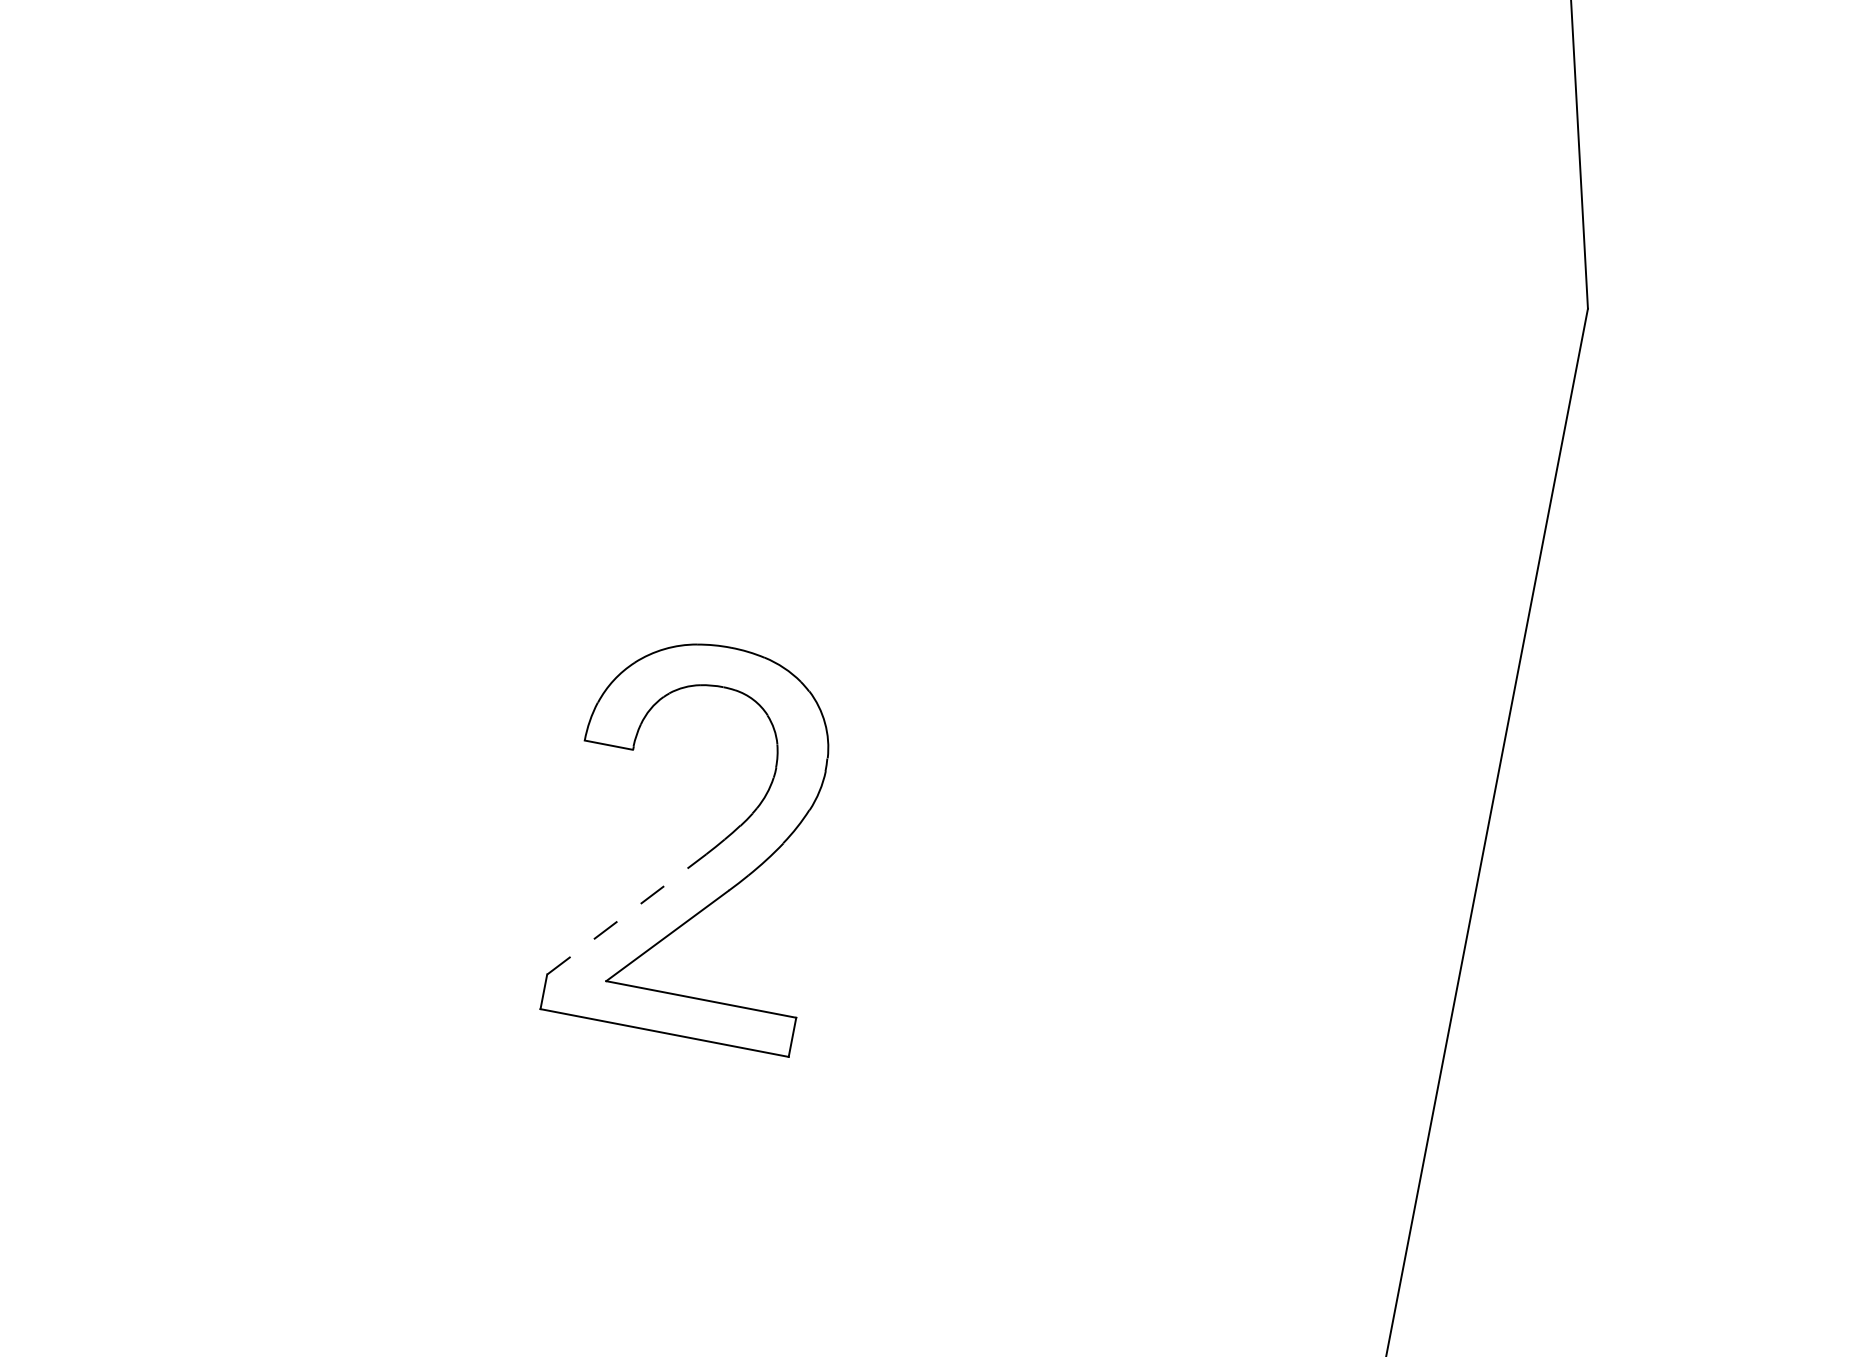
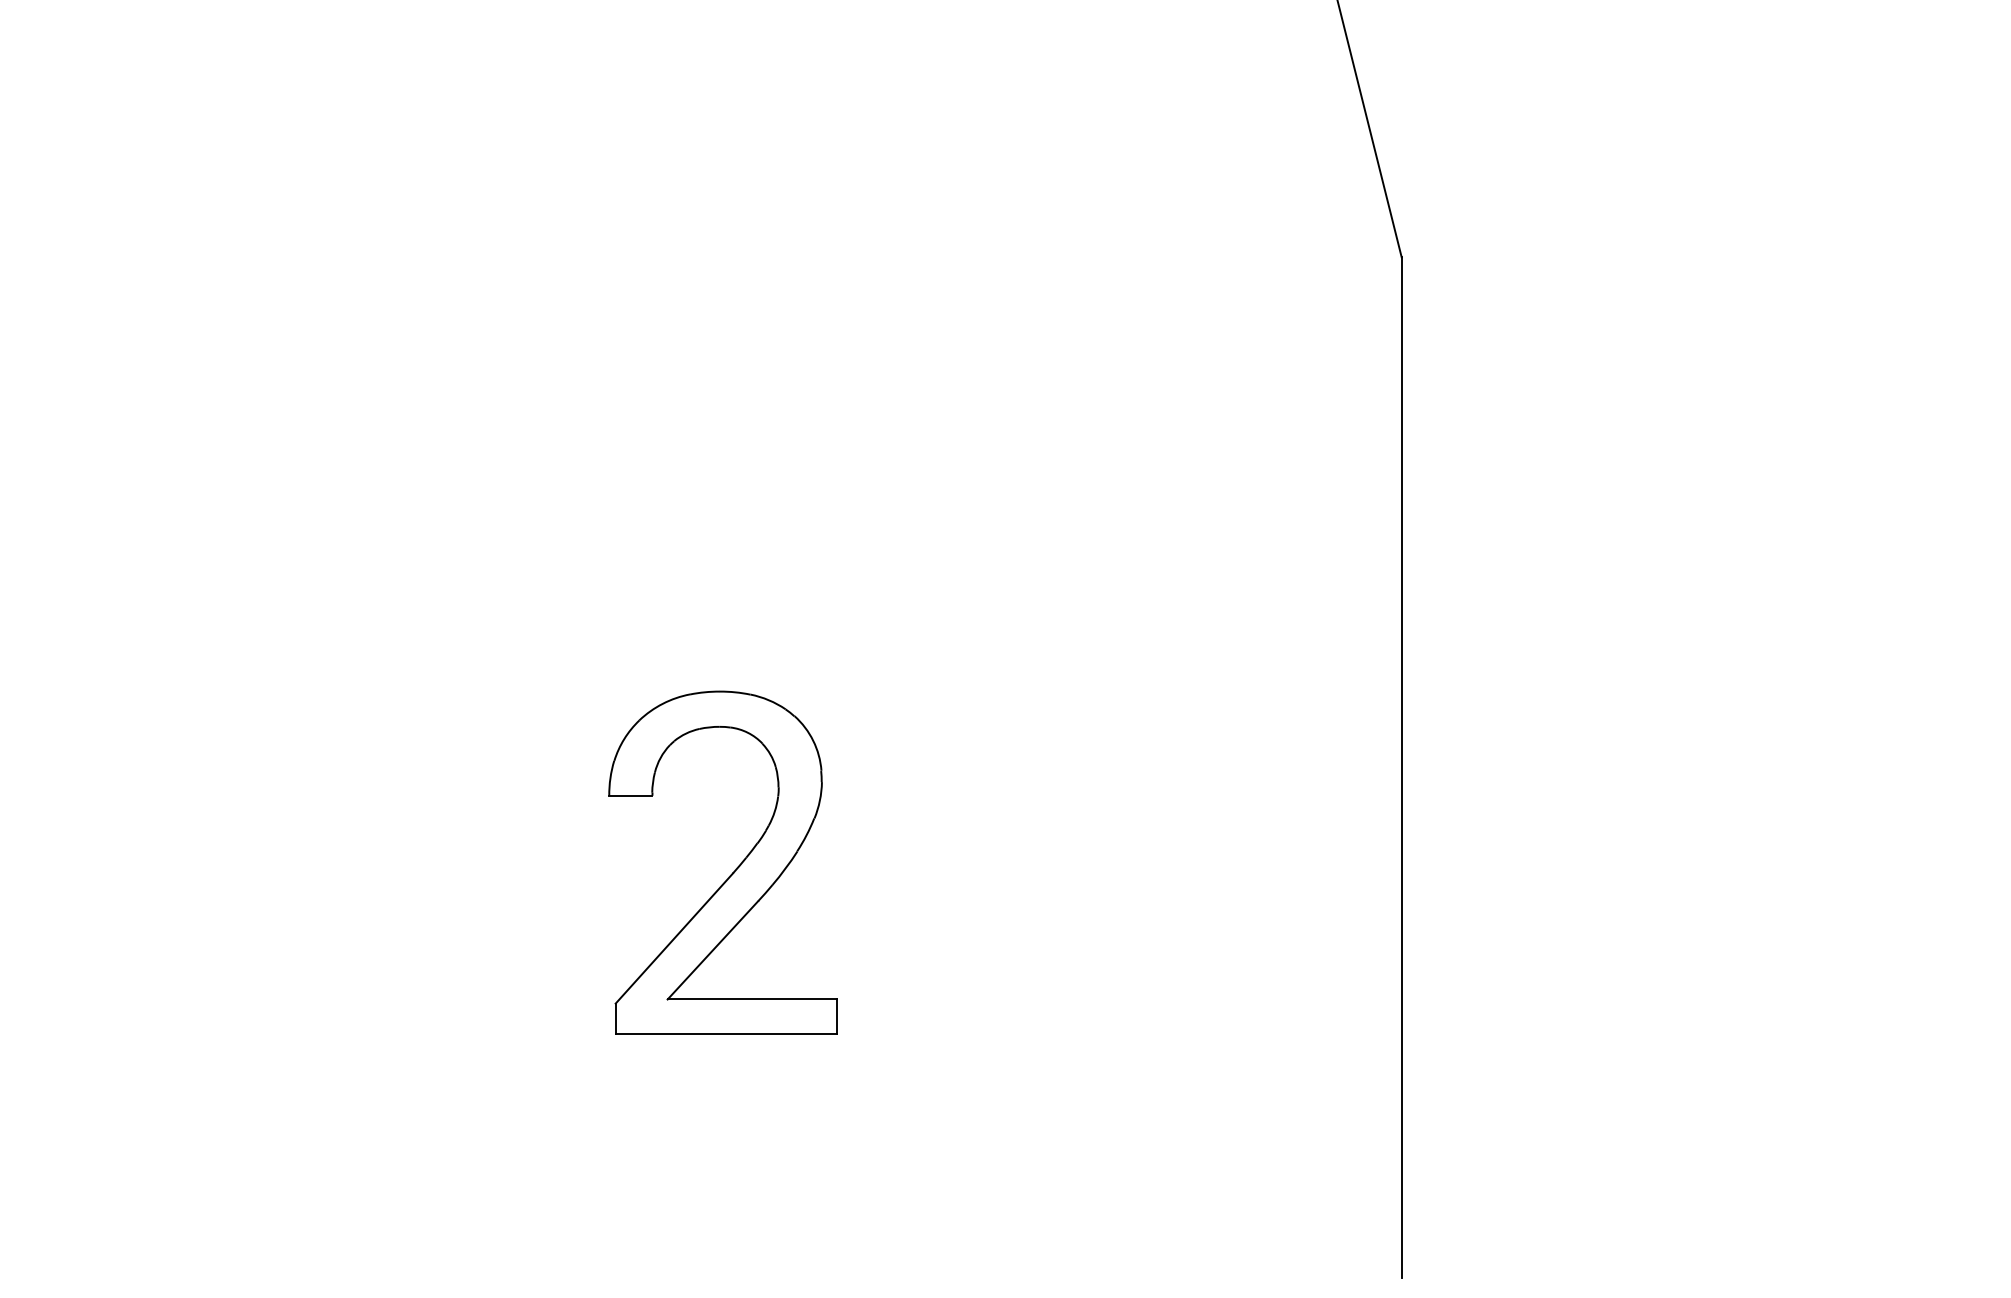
line: (627, 914) -> (674, 938), dashed -> solid

